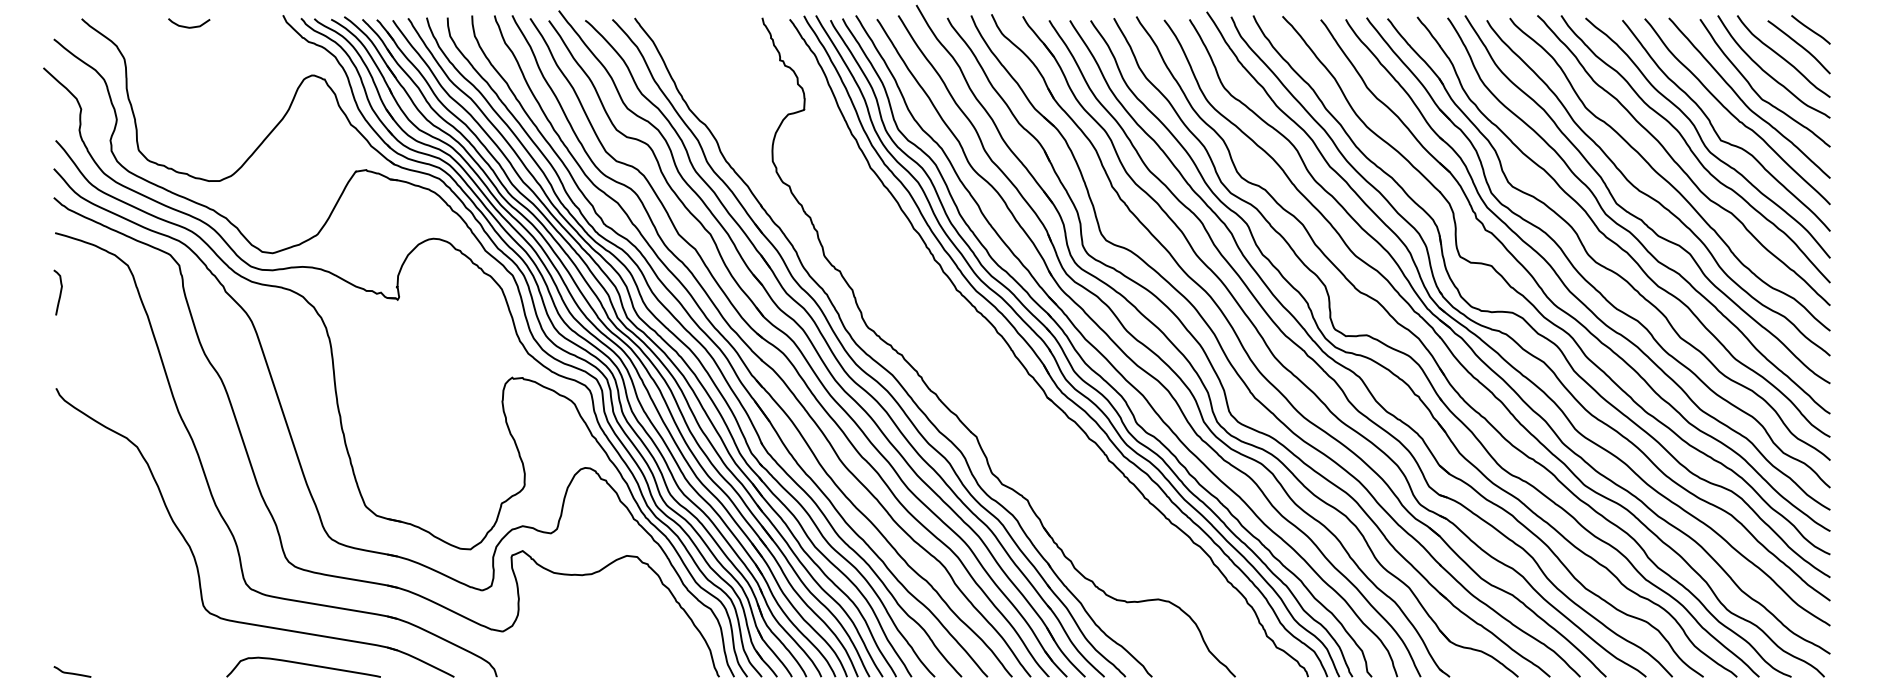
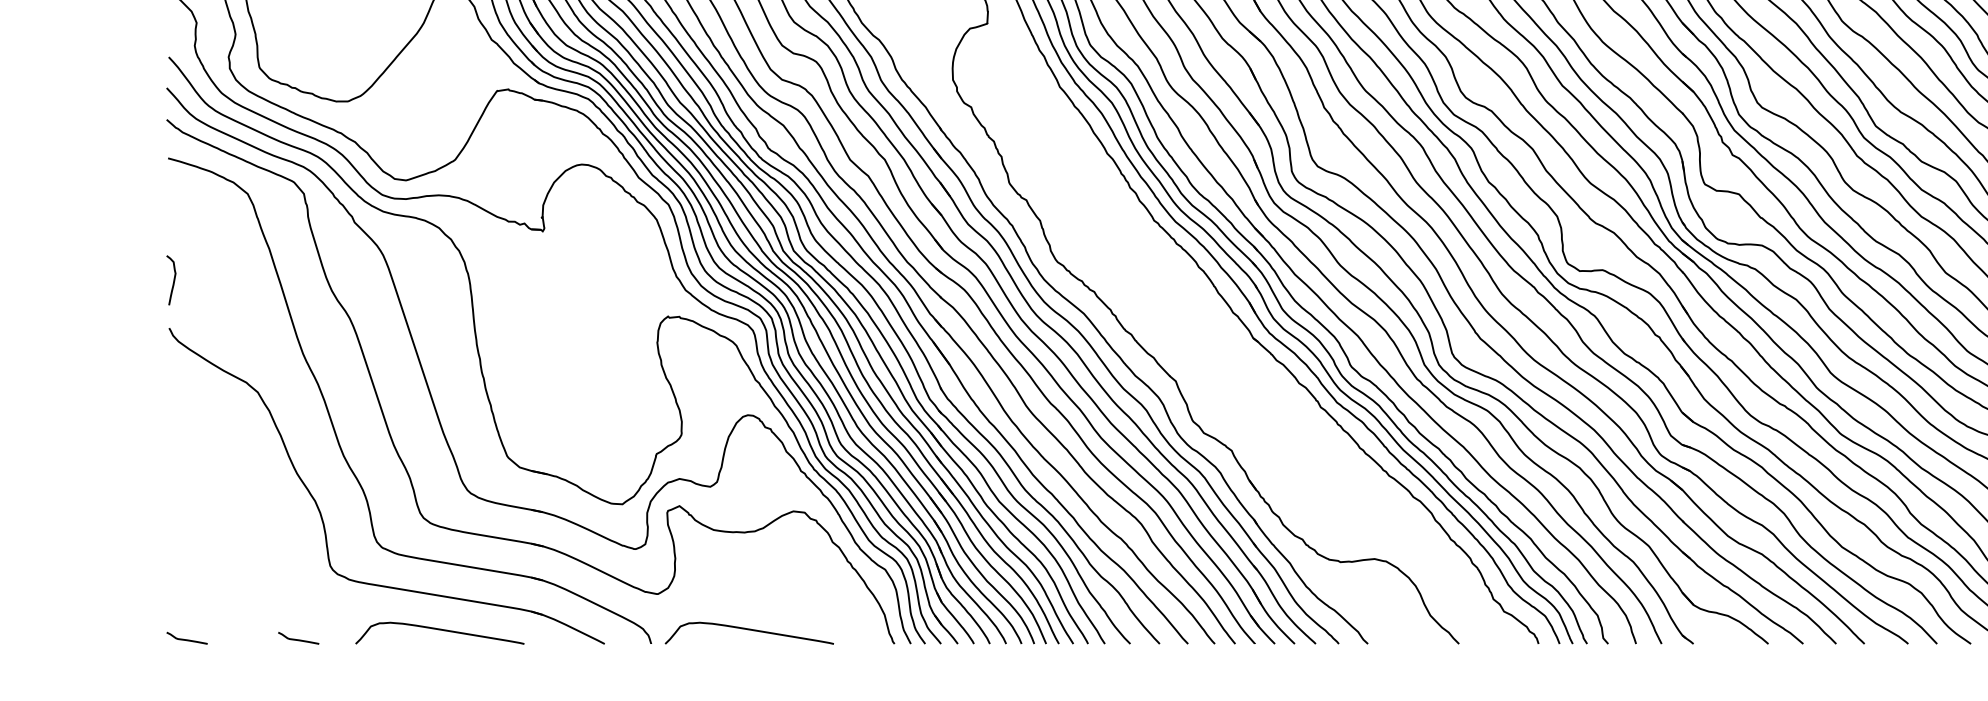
curve: (59, 293) -> (172, 281), moved
curve: (586, 664) -> (749, 630), added
curve: (174, 672) -> (298, 638), added

